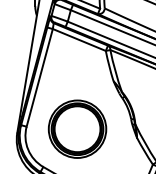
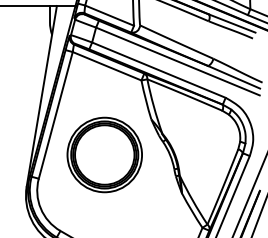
part: (77, 128) -> (104, 154), moved

